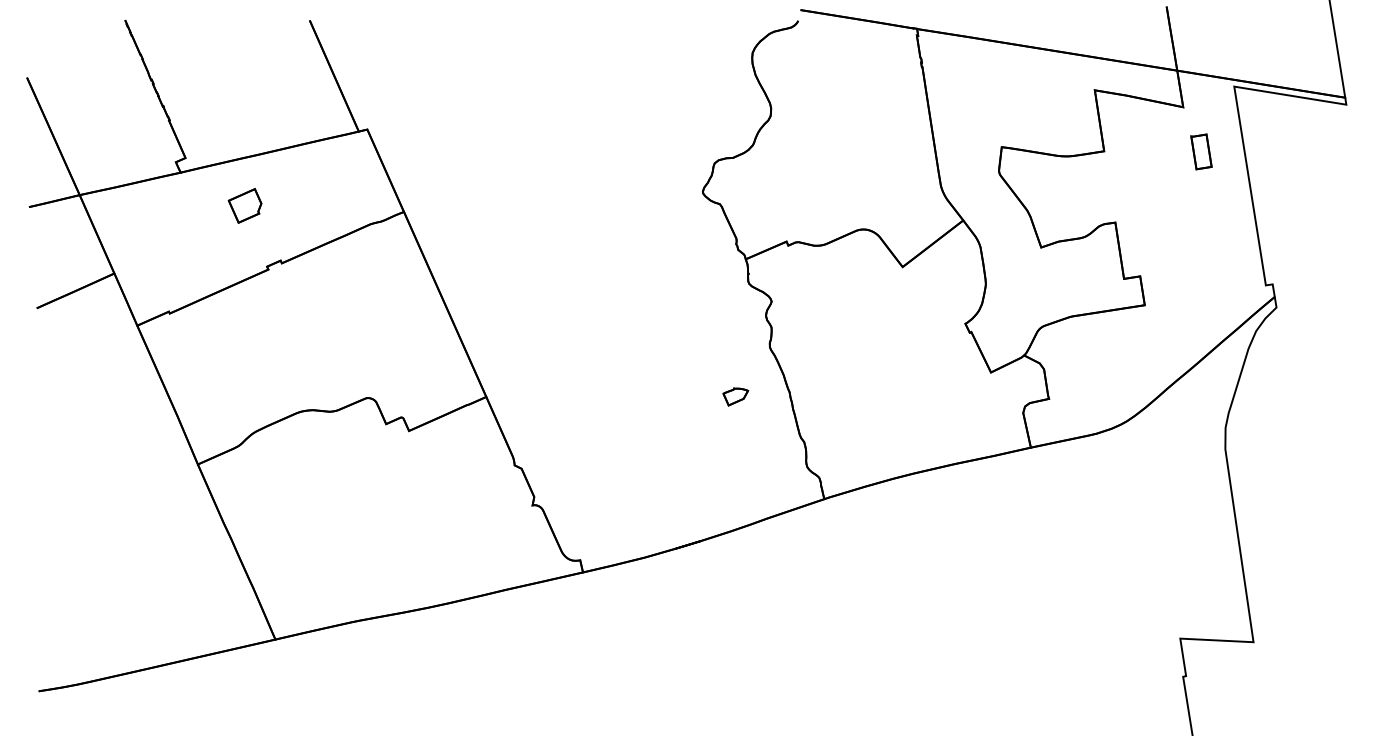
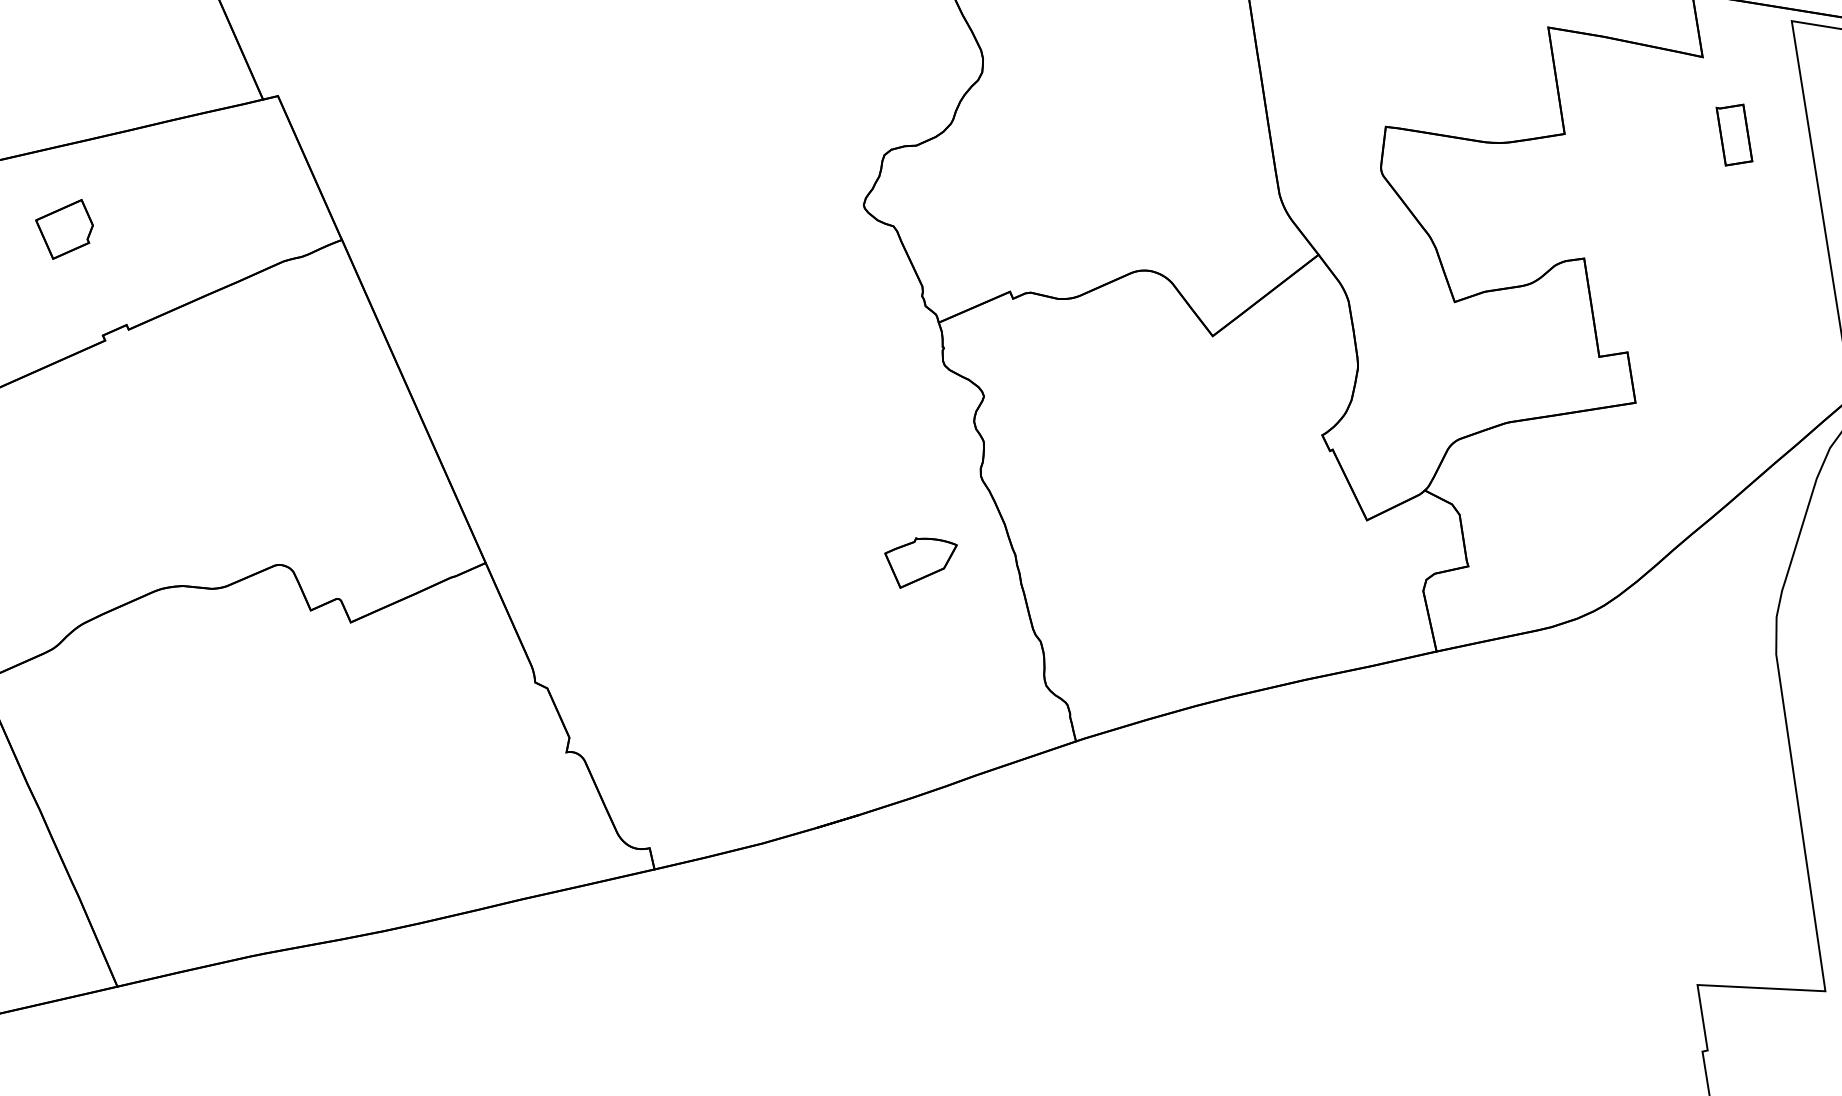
part: (735, 396) -> (920, 562), size x1.67

